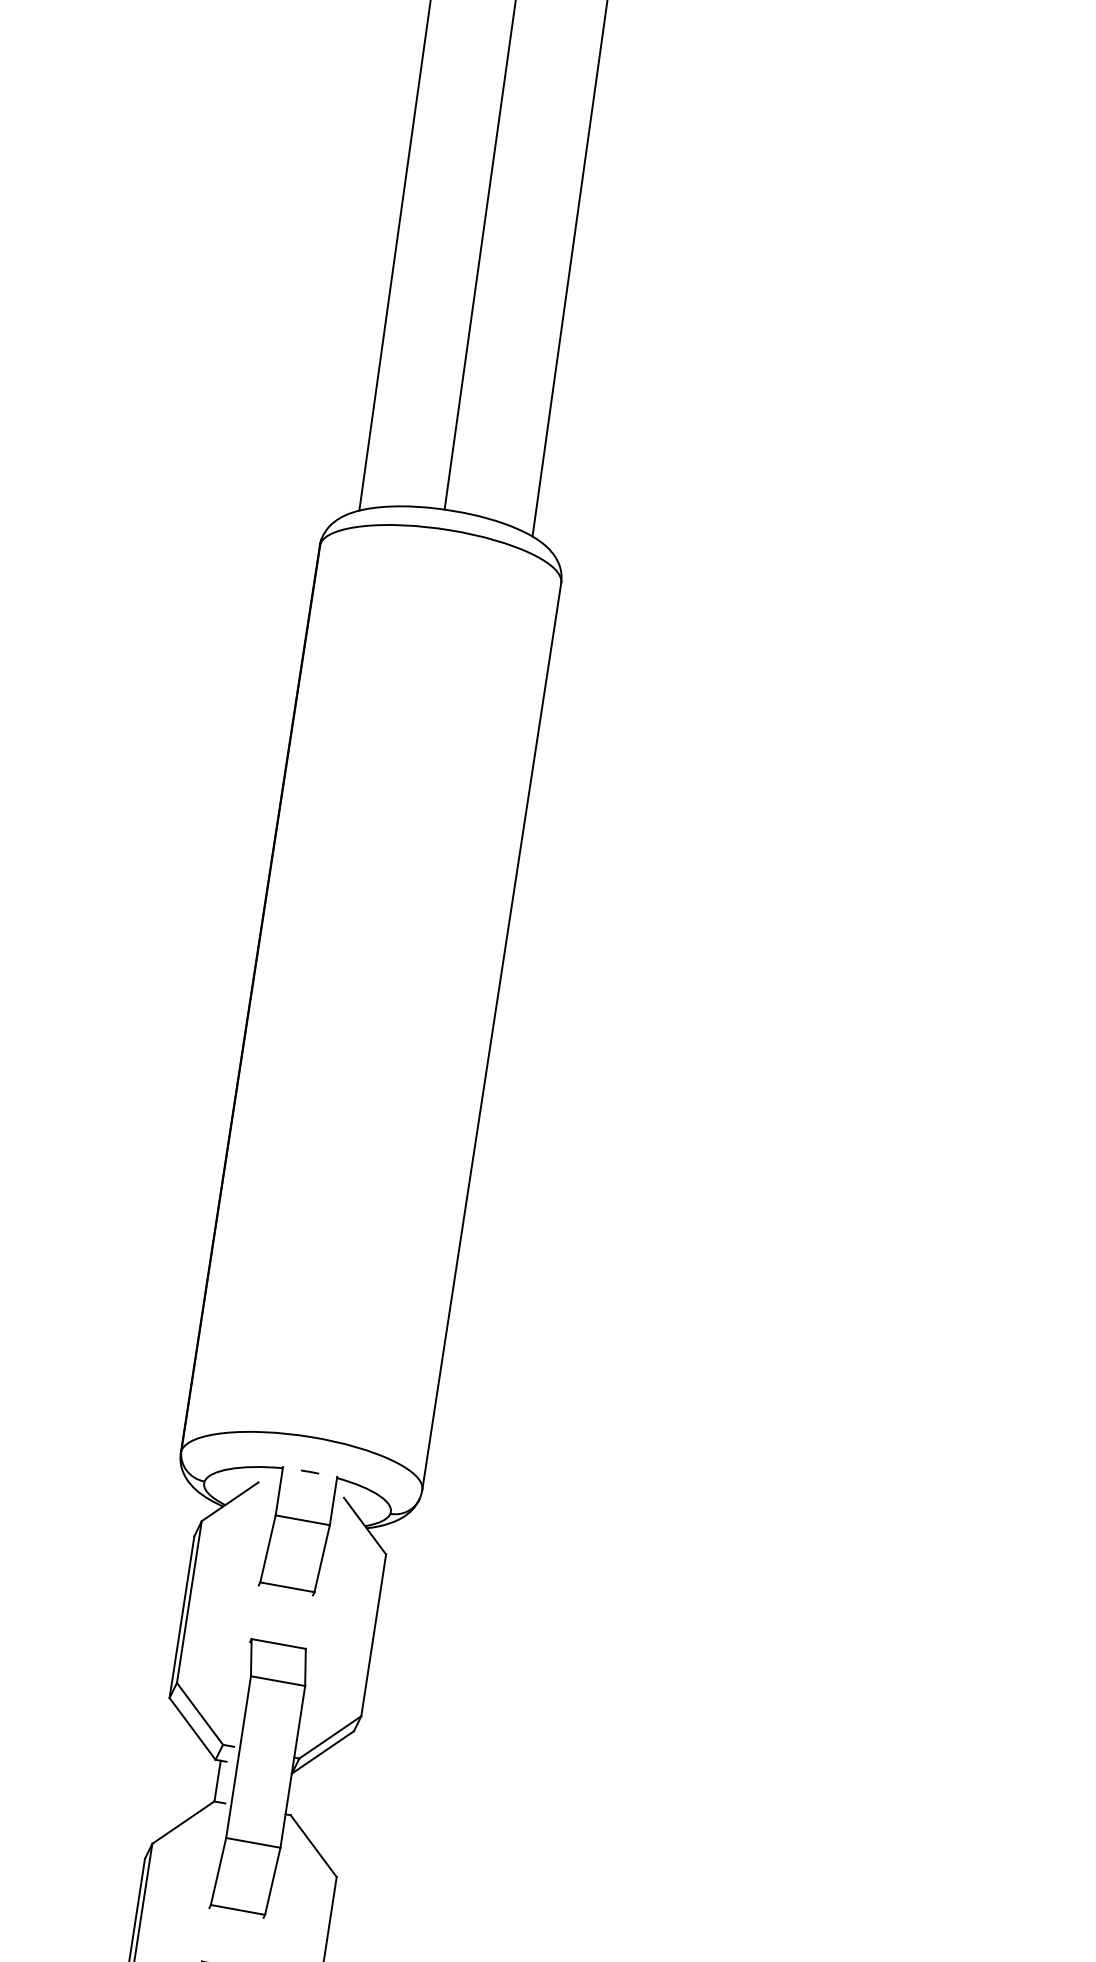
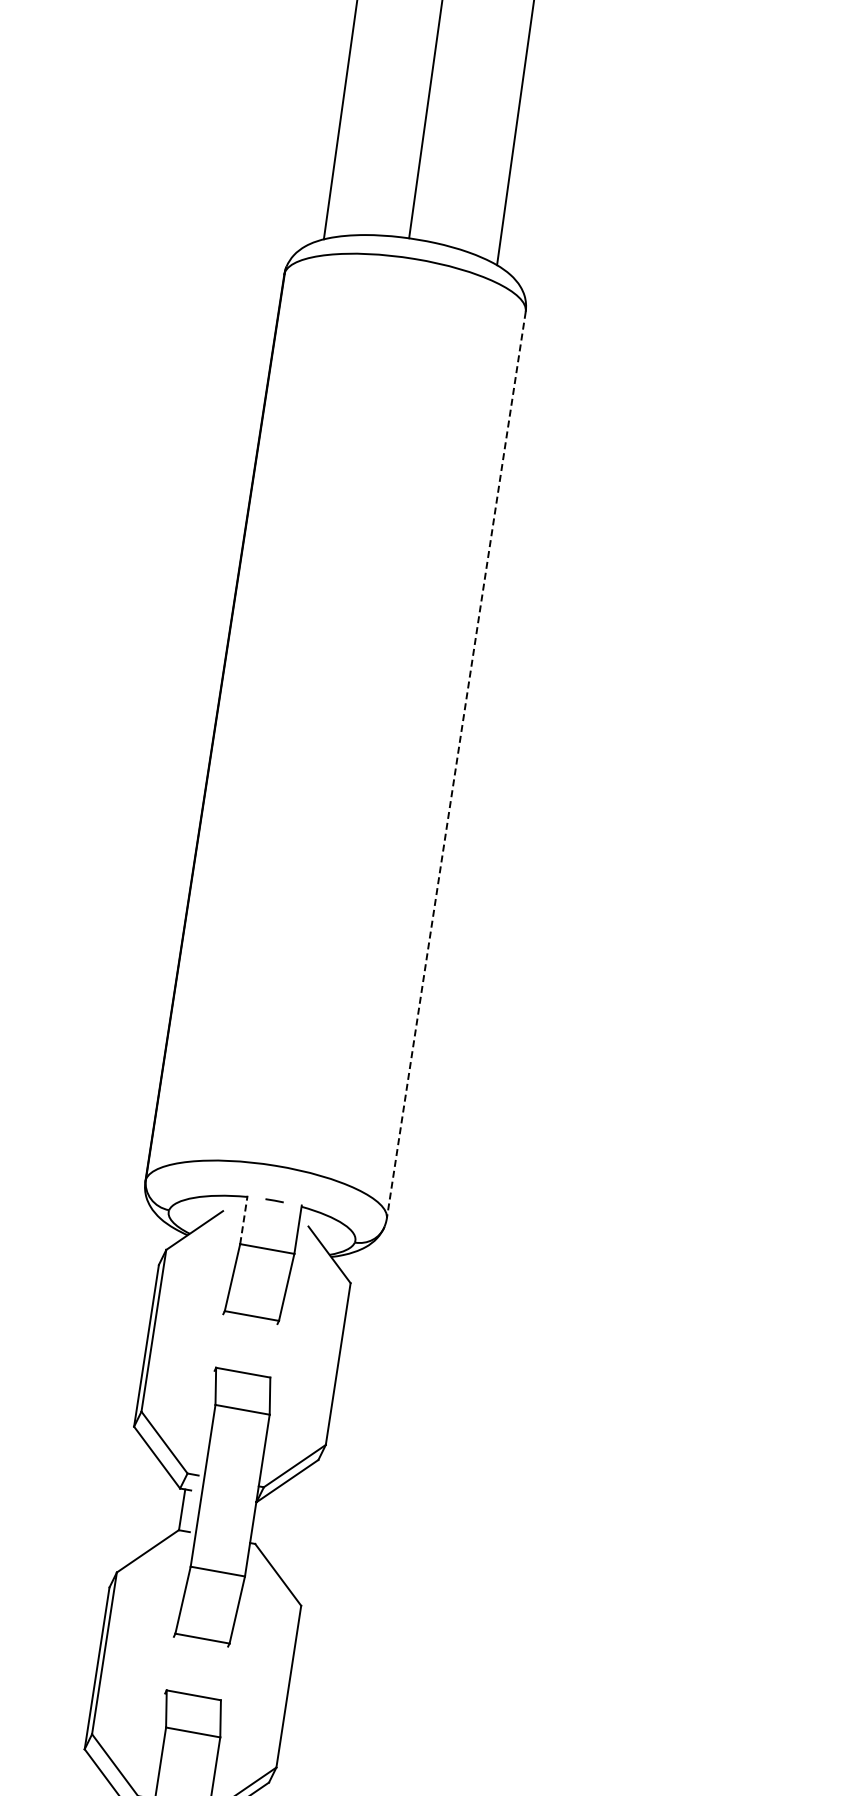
line: (491, 1036) -> (456, 765), solid -> dashed
line: (279, 1490) -> (244, 1219), solid -> dashed

